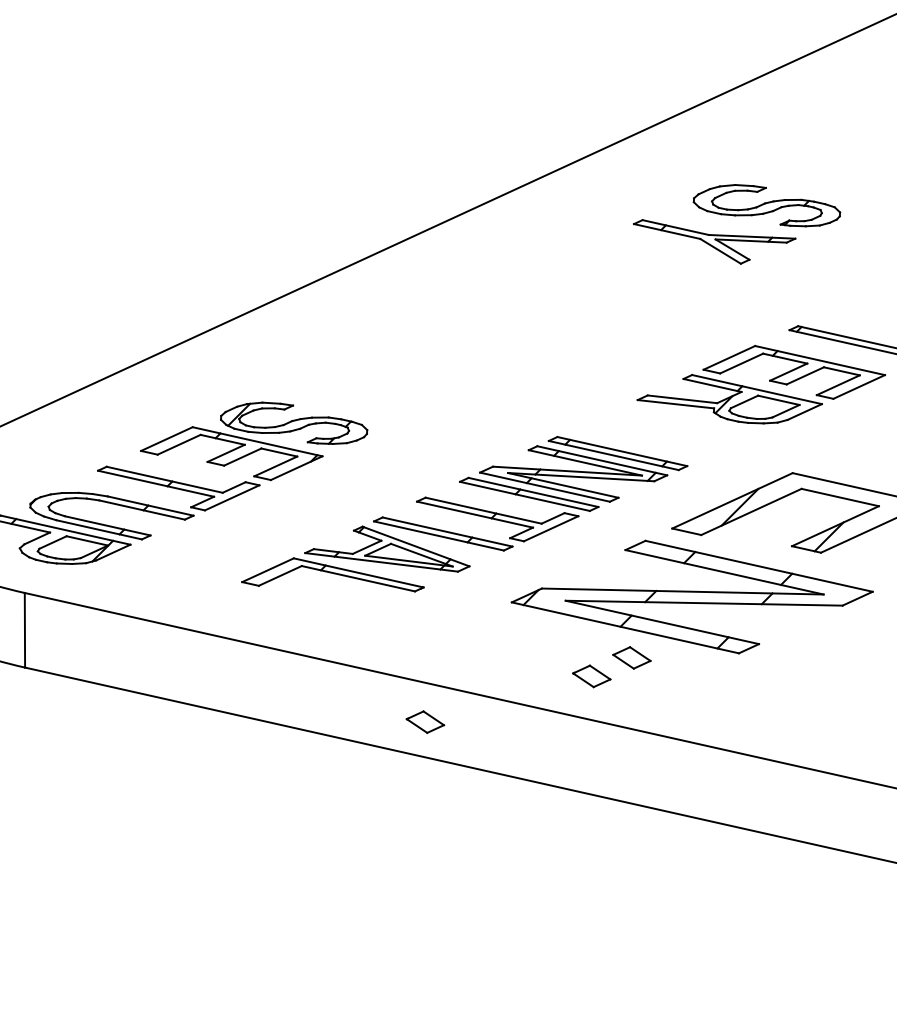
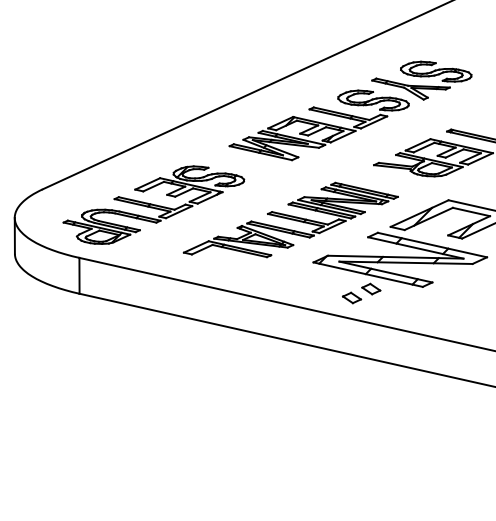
part: (522, 317) -> (318, 125), added
part: (426, 721) -> (272, 319), removed

